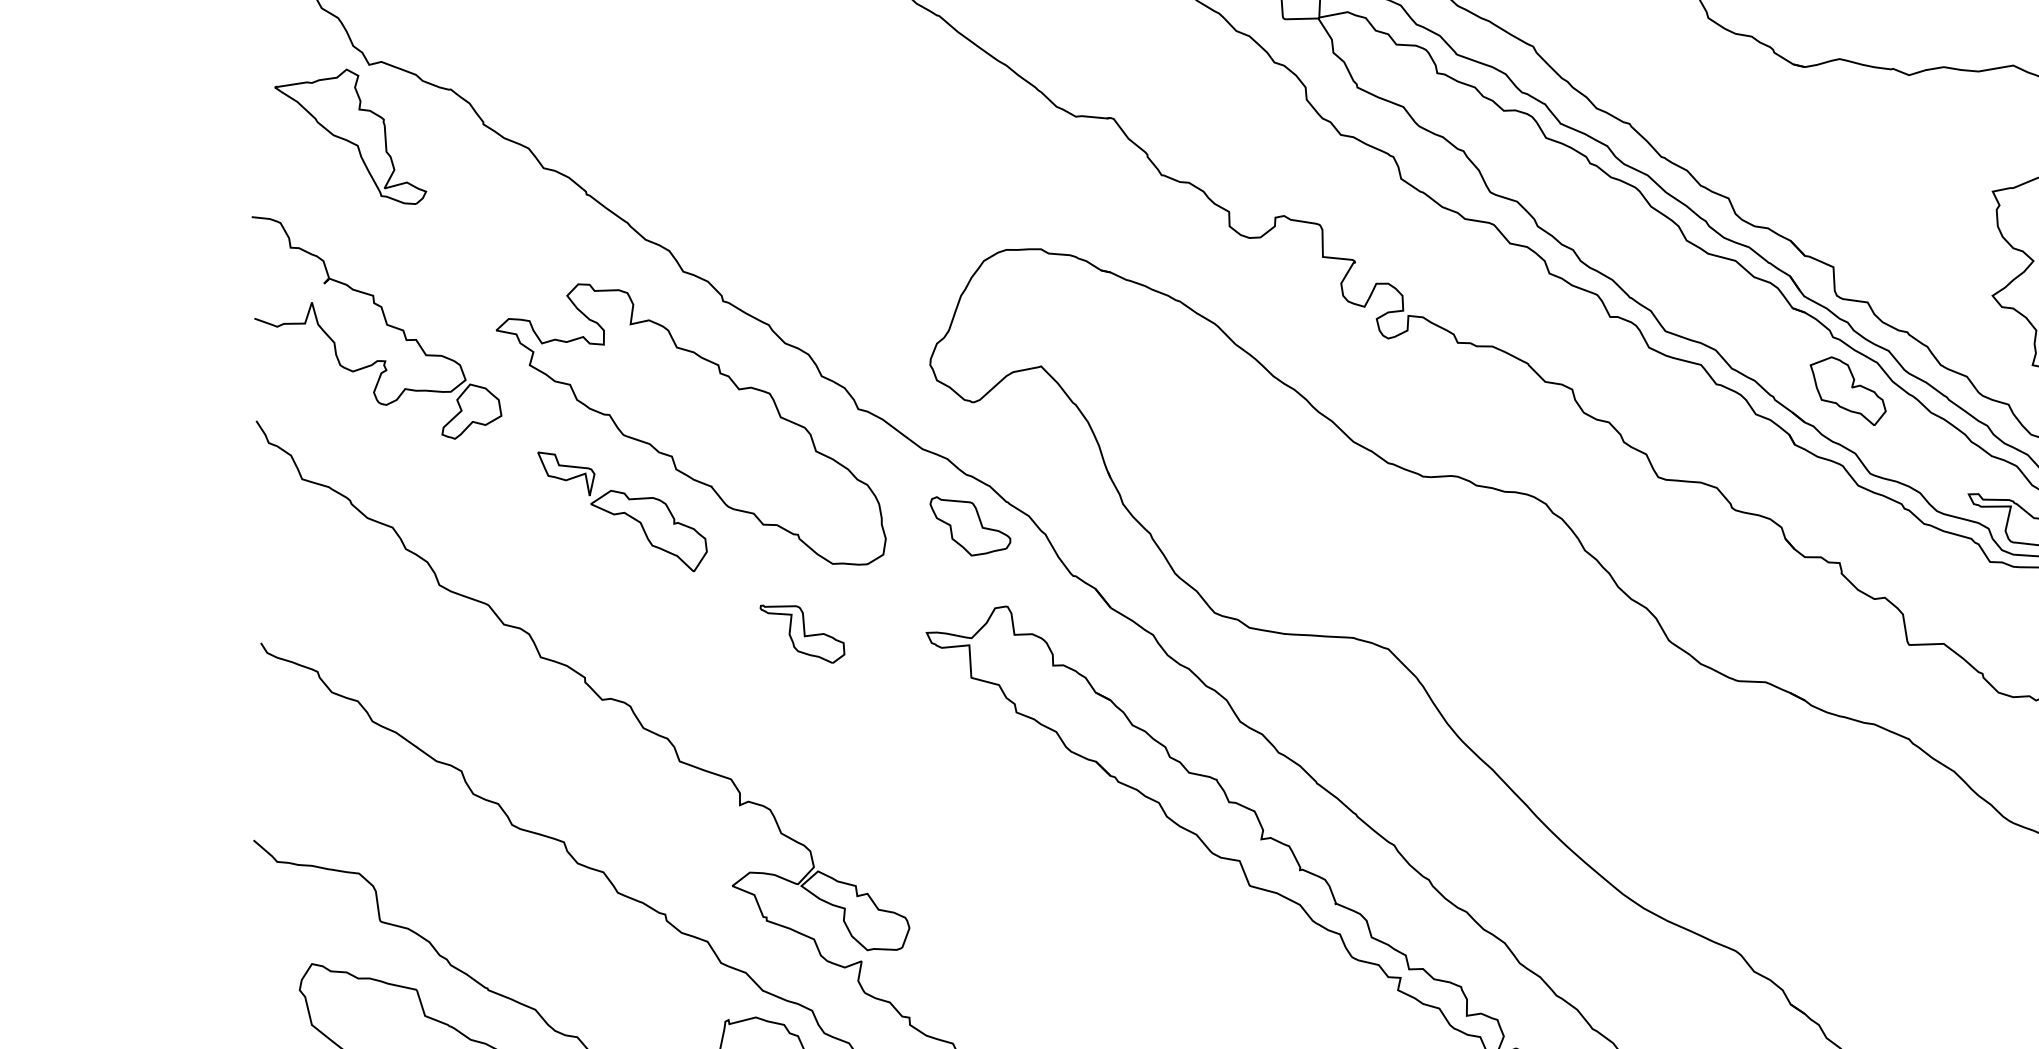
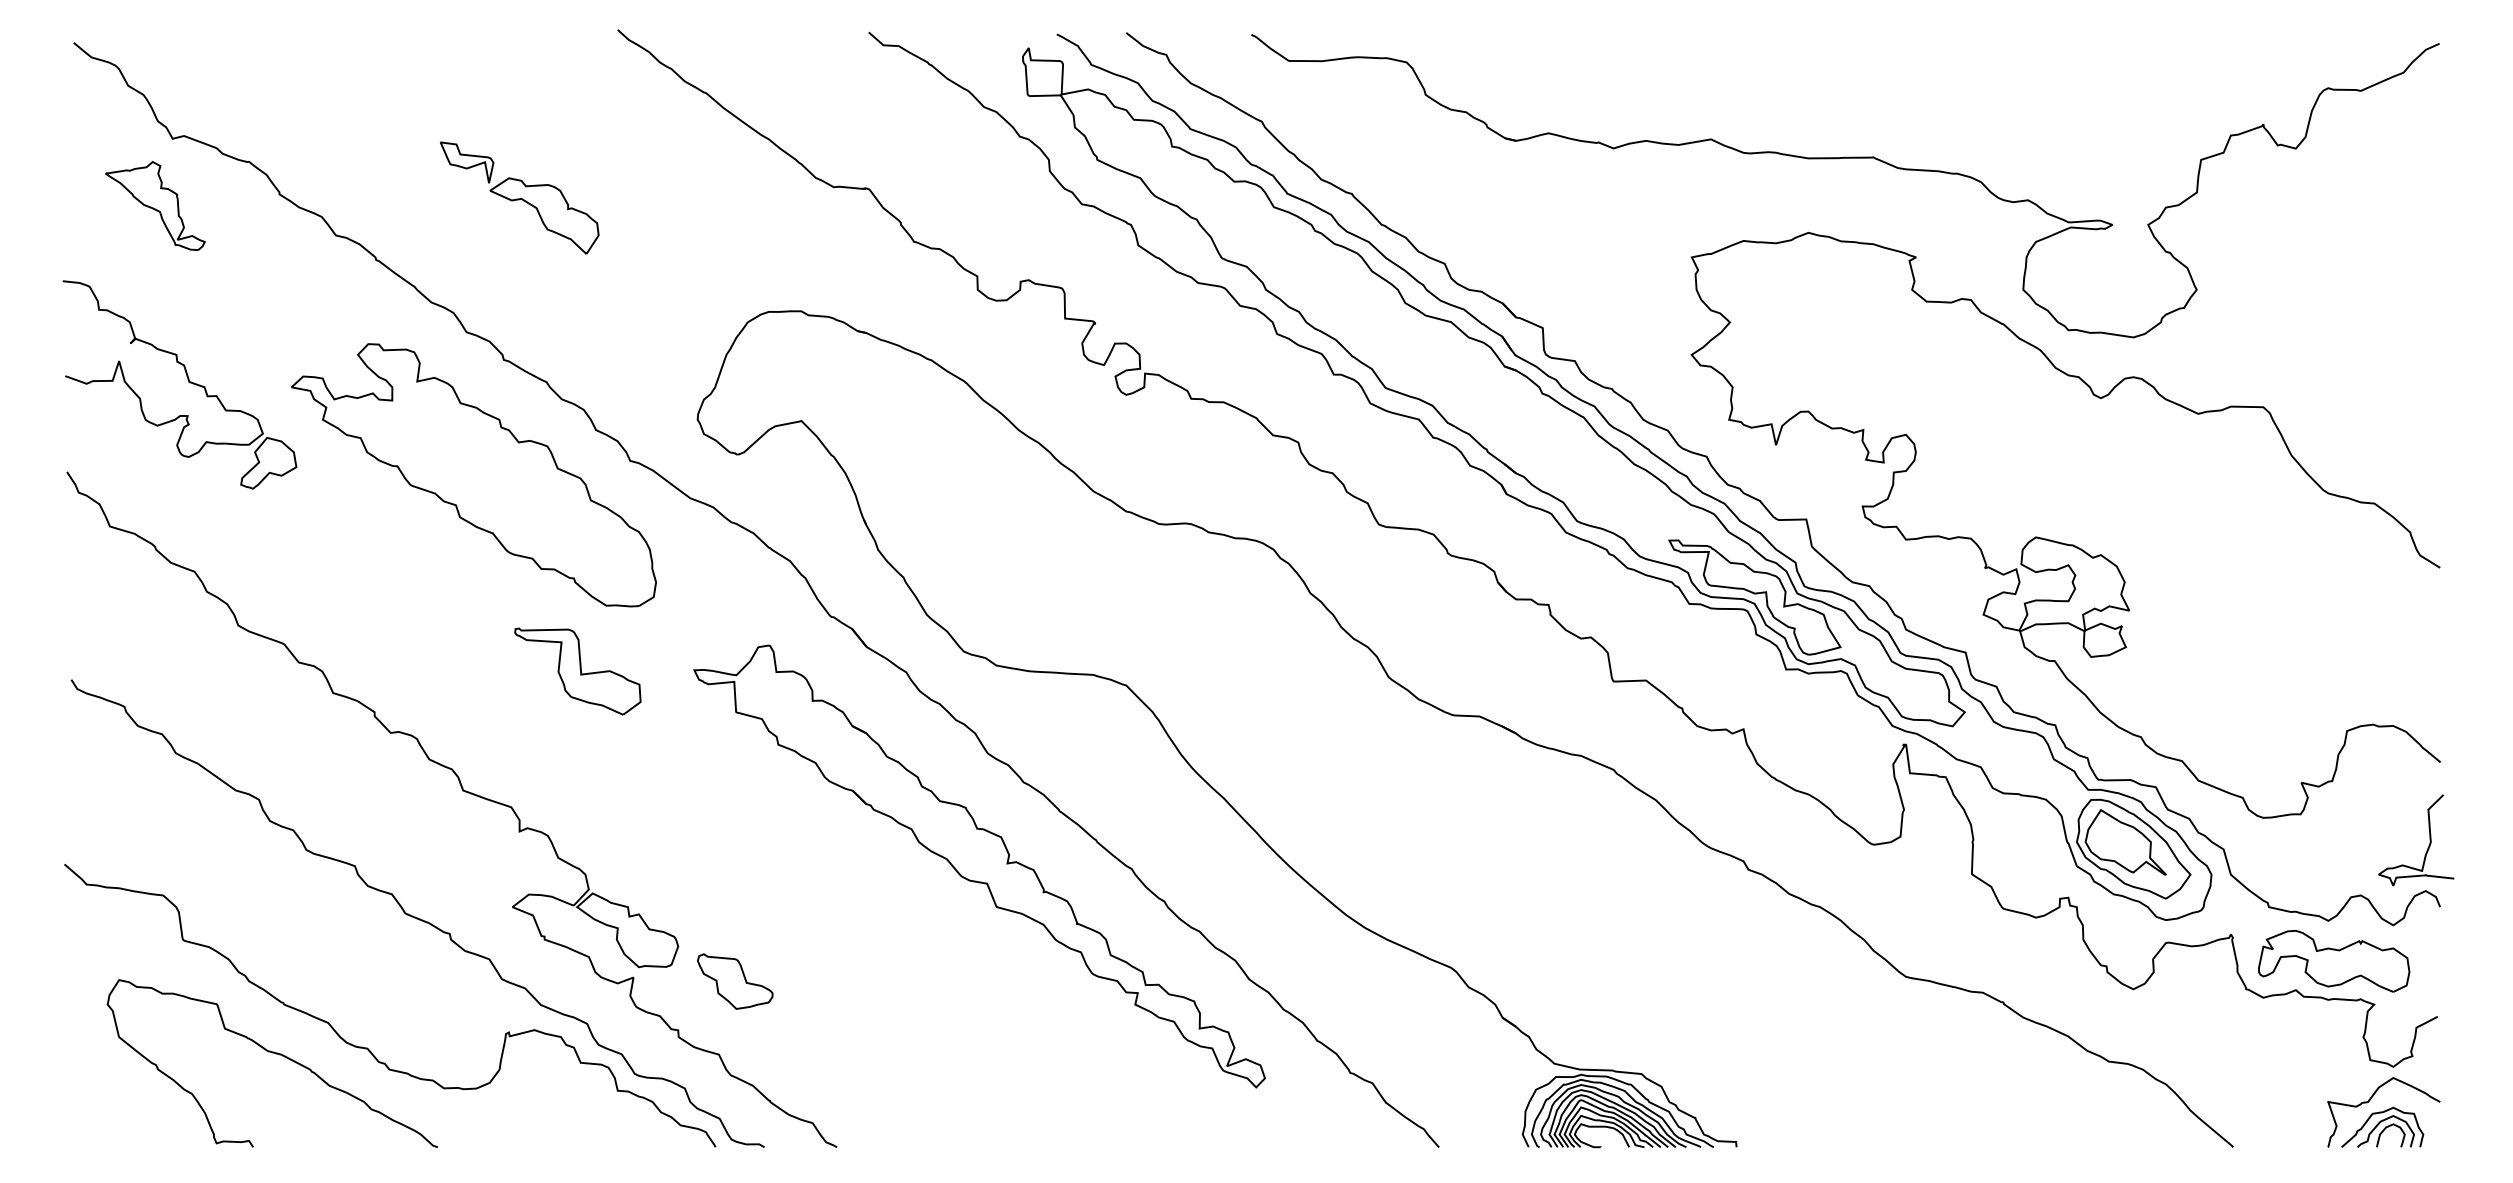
part: (350, 136) -> (155, 205), size x0.7
part: (1848, 390) -> (1556, 443), removed
part: (622, 511) -> (519, 197), moved
part: (970, 526) -> (735, 981), moved
part: (802, 634) -> (578, 671), size x1.6

